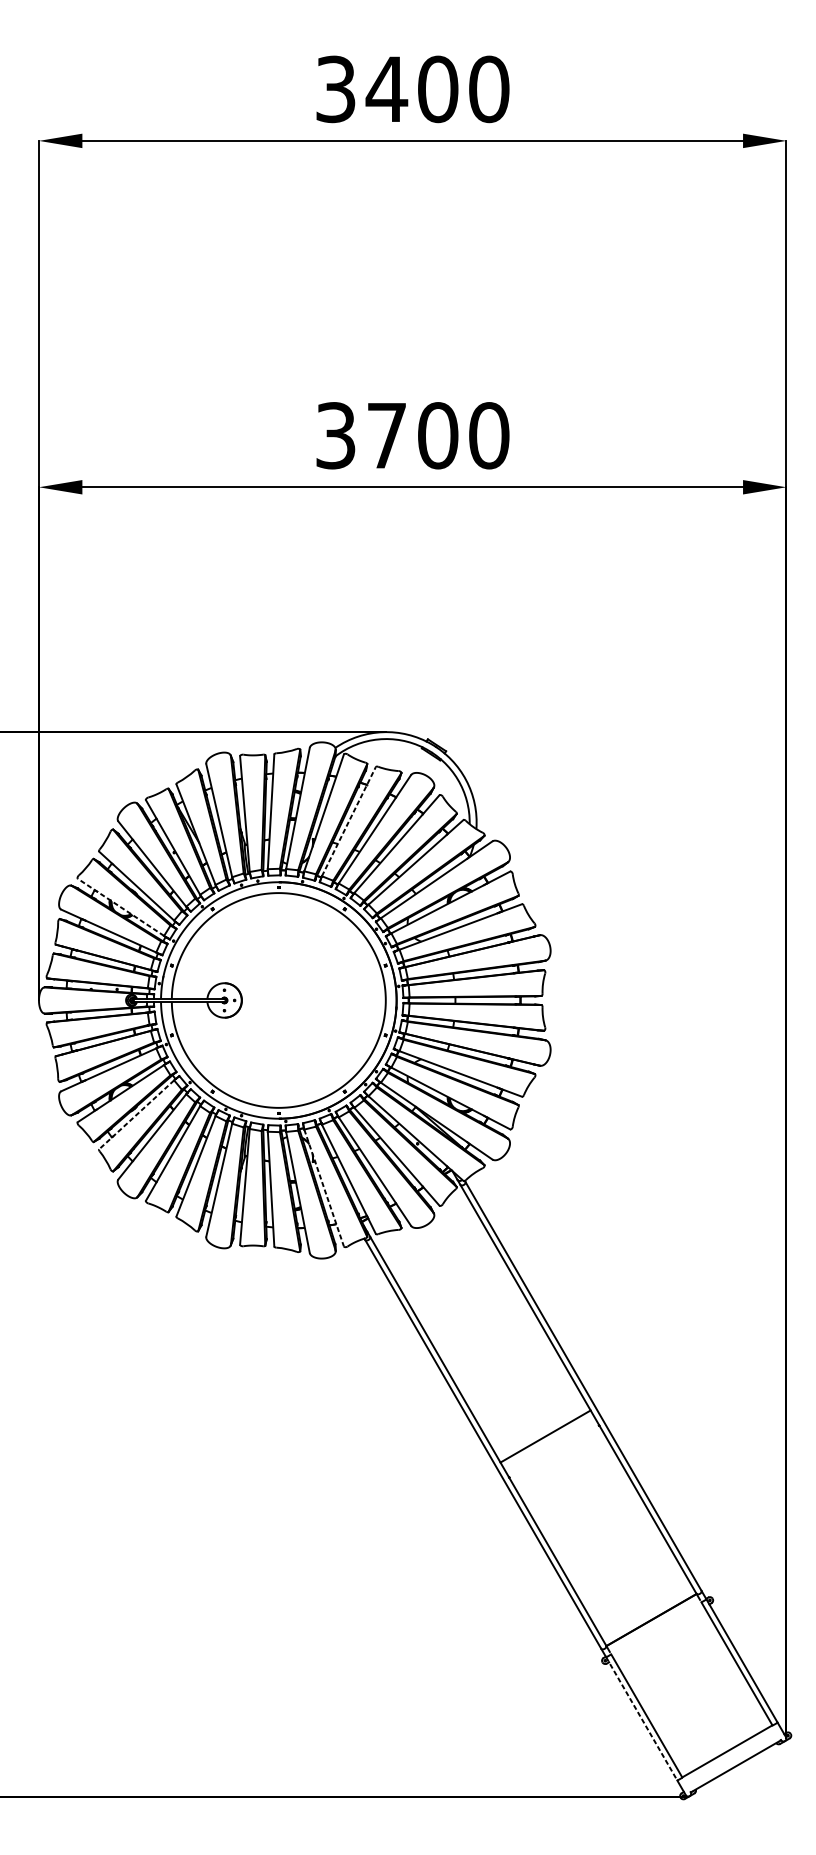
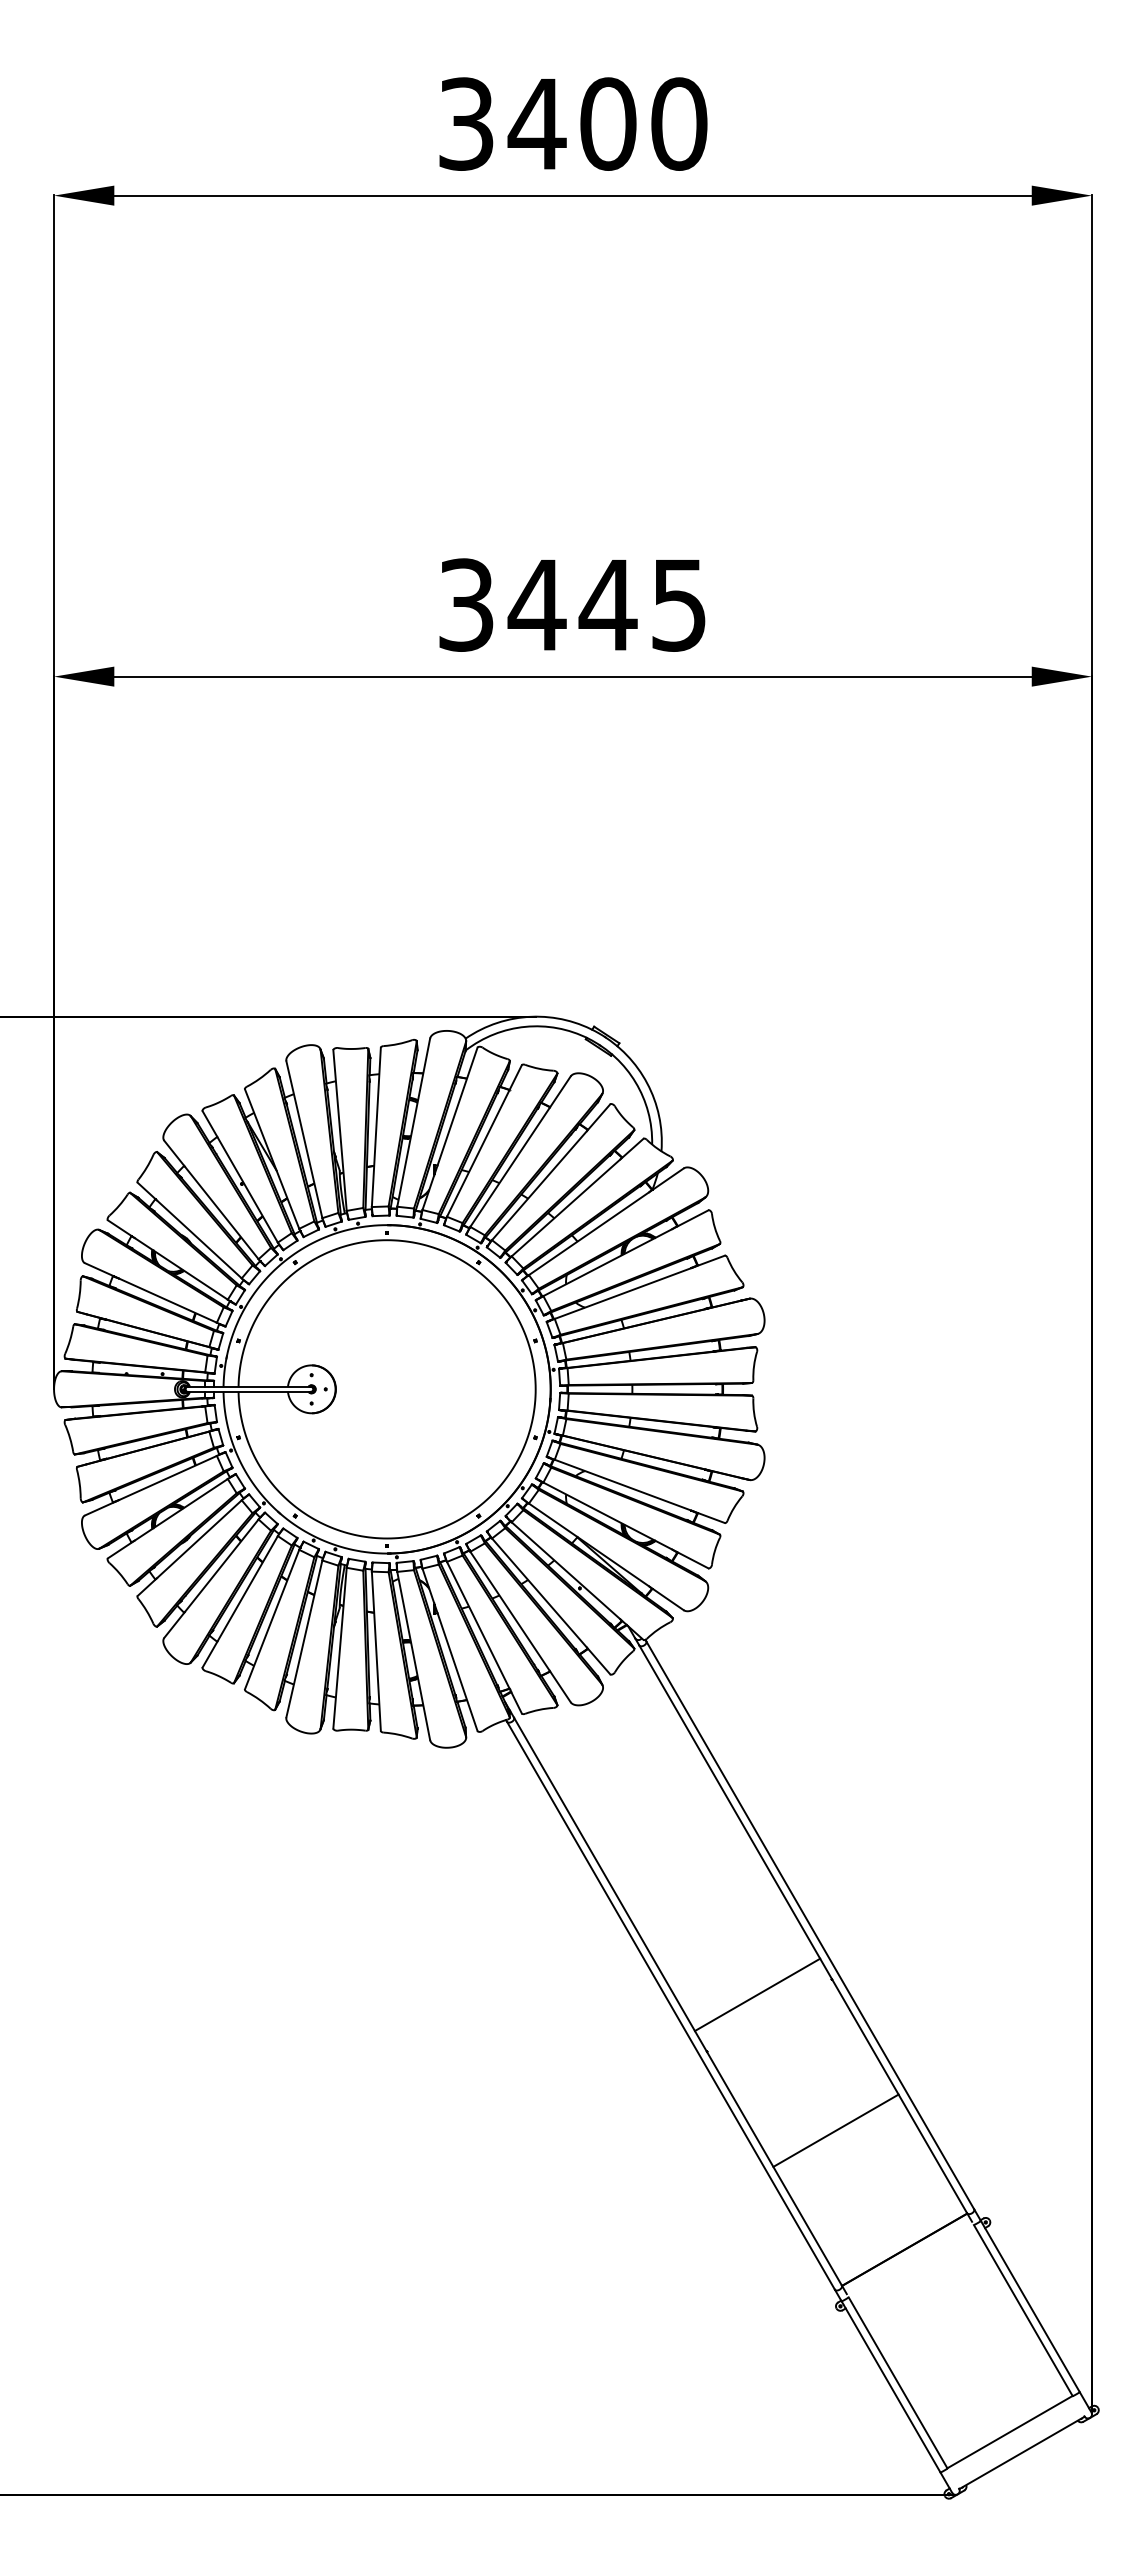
text: (437, 435) -> (607, 604), 3700 -> 3445
line: (348, 821) -> (484, 1140), dashed -> solid
line: (120, 907) -> (167, 1260), dashed -> solid
line: (136, 1115) -> (189, 1548), dashed -> solid
line: (324, 1187) -> (450, 1649), dashed -> solid
line: (601, 1534) -> (835, 2130), added
line: (642, 1718) -> (891, 2386), dashed -> solid

